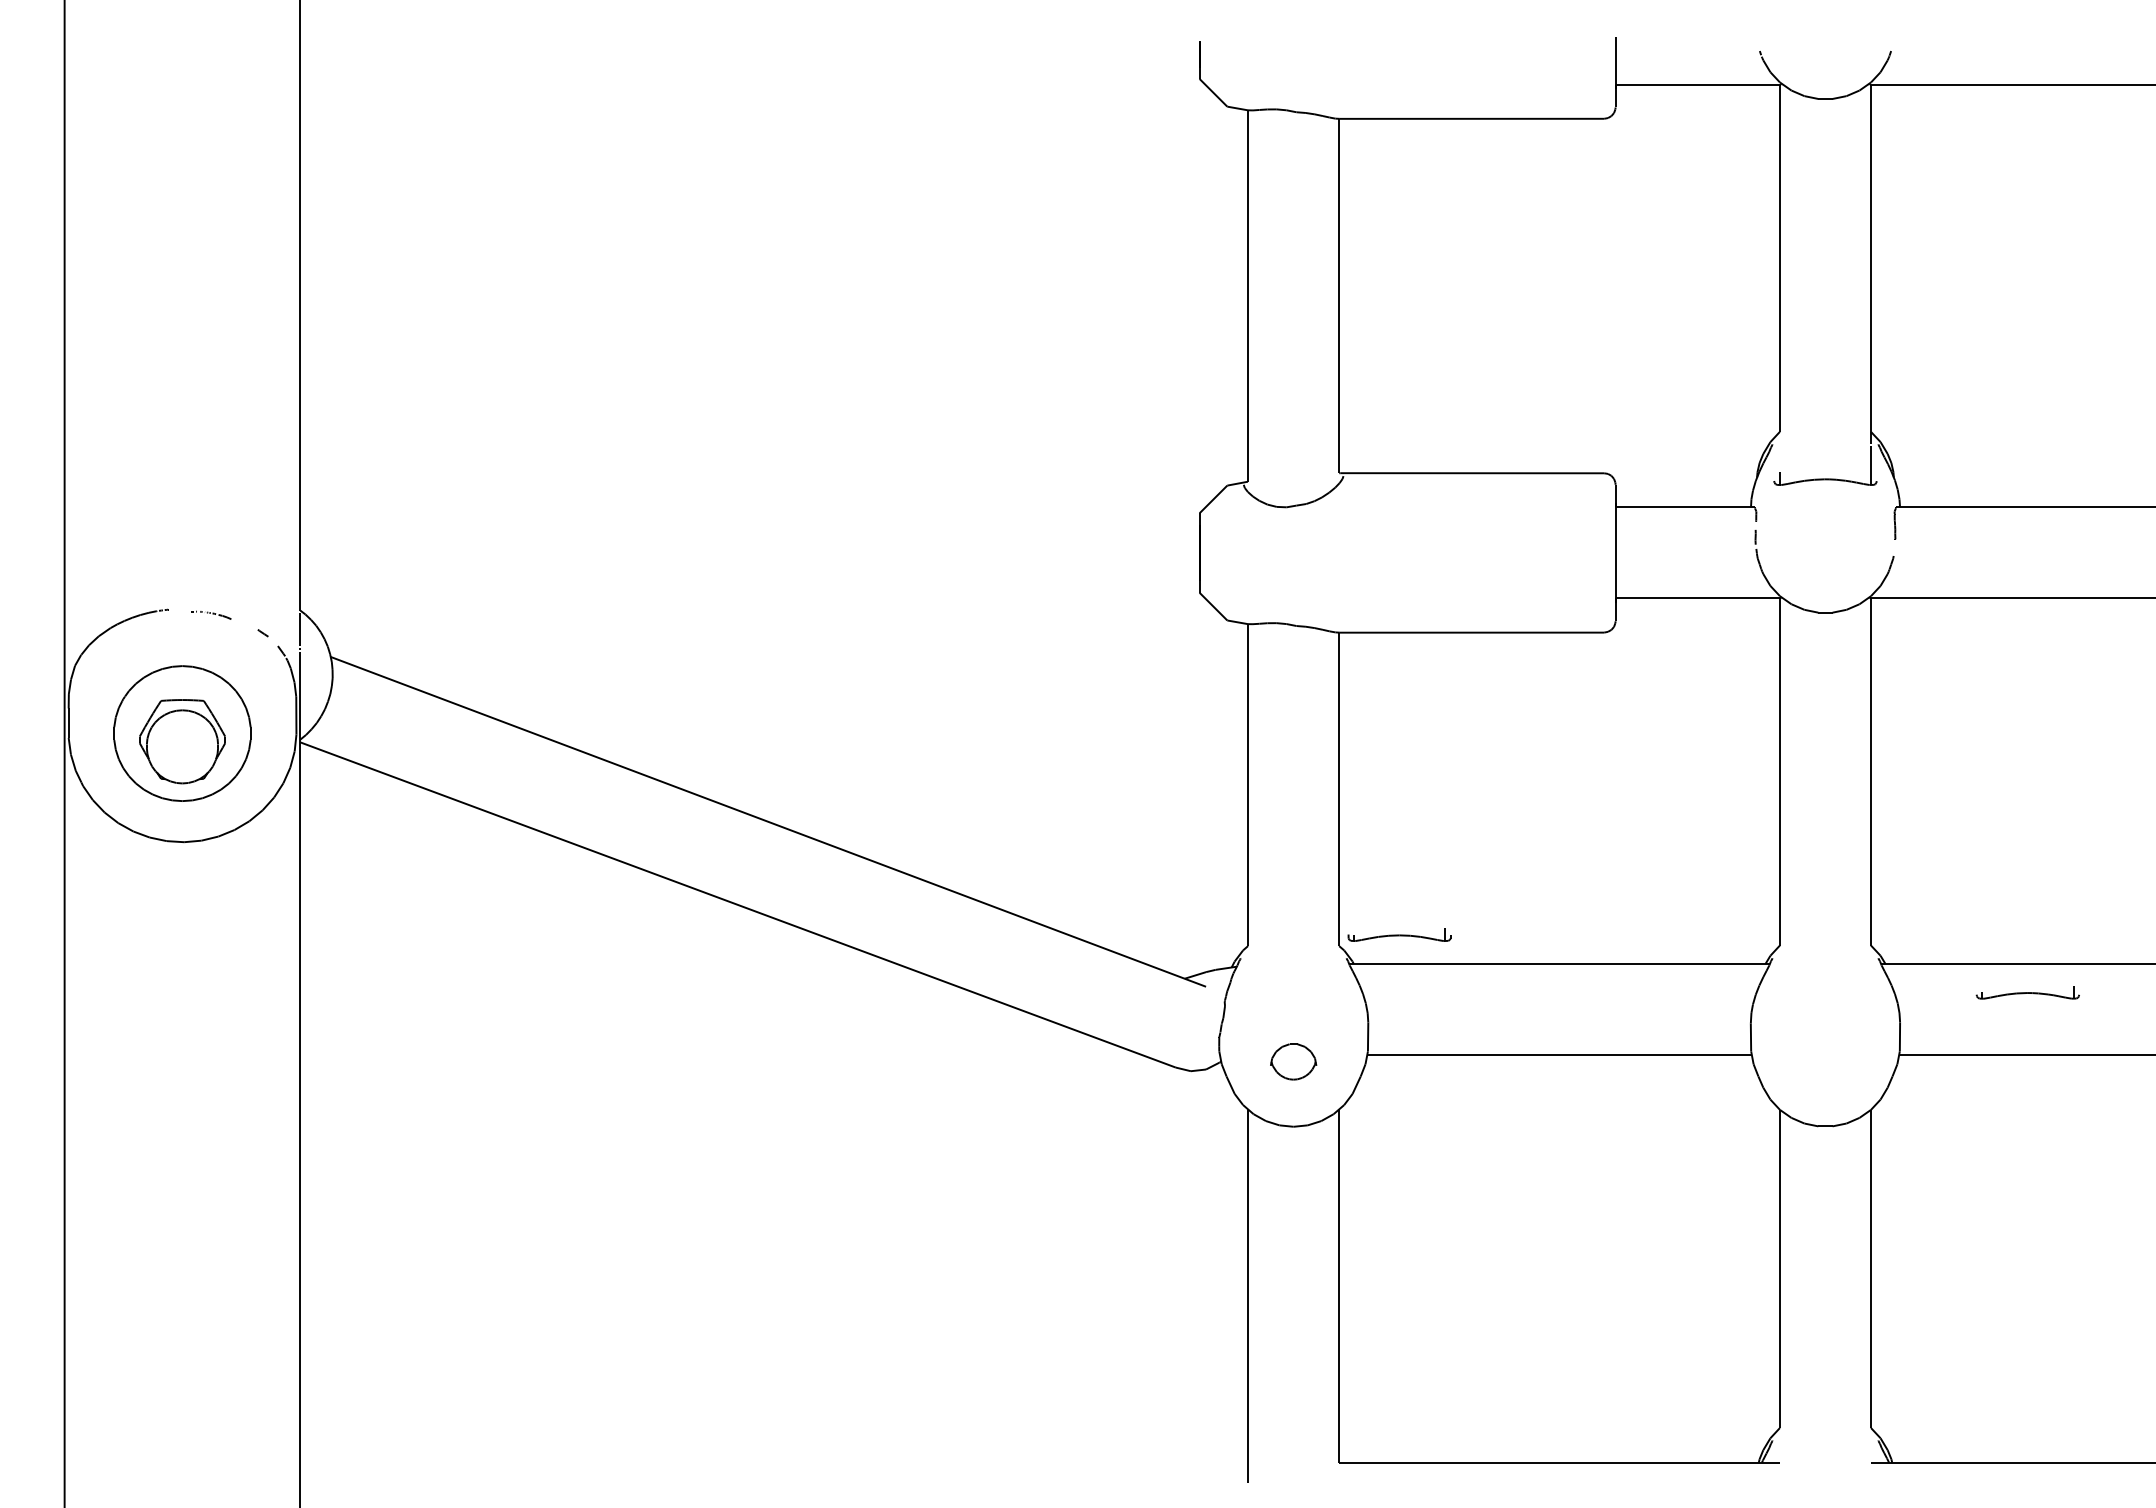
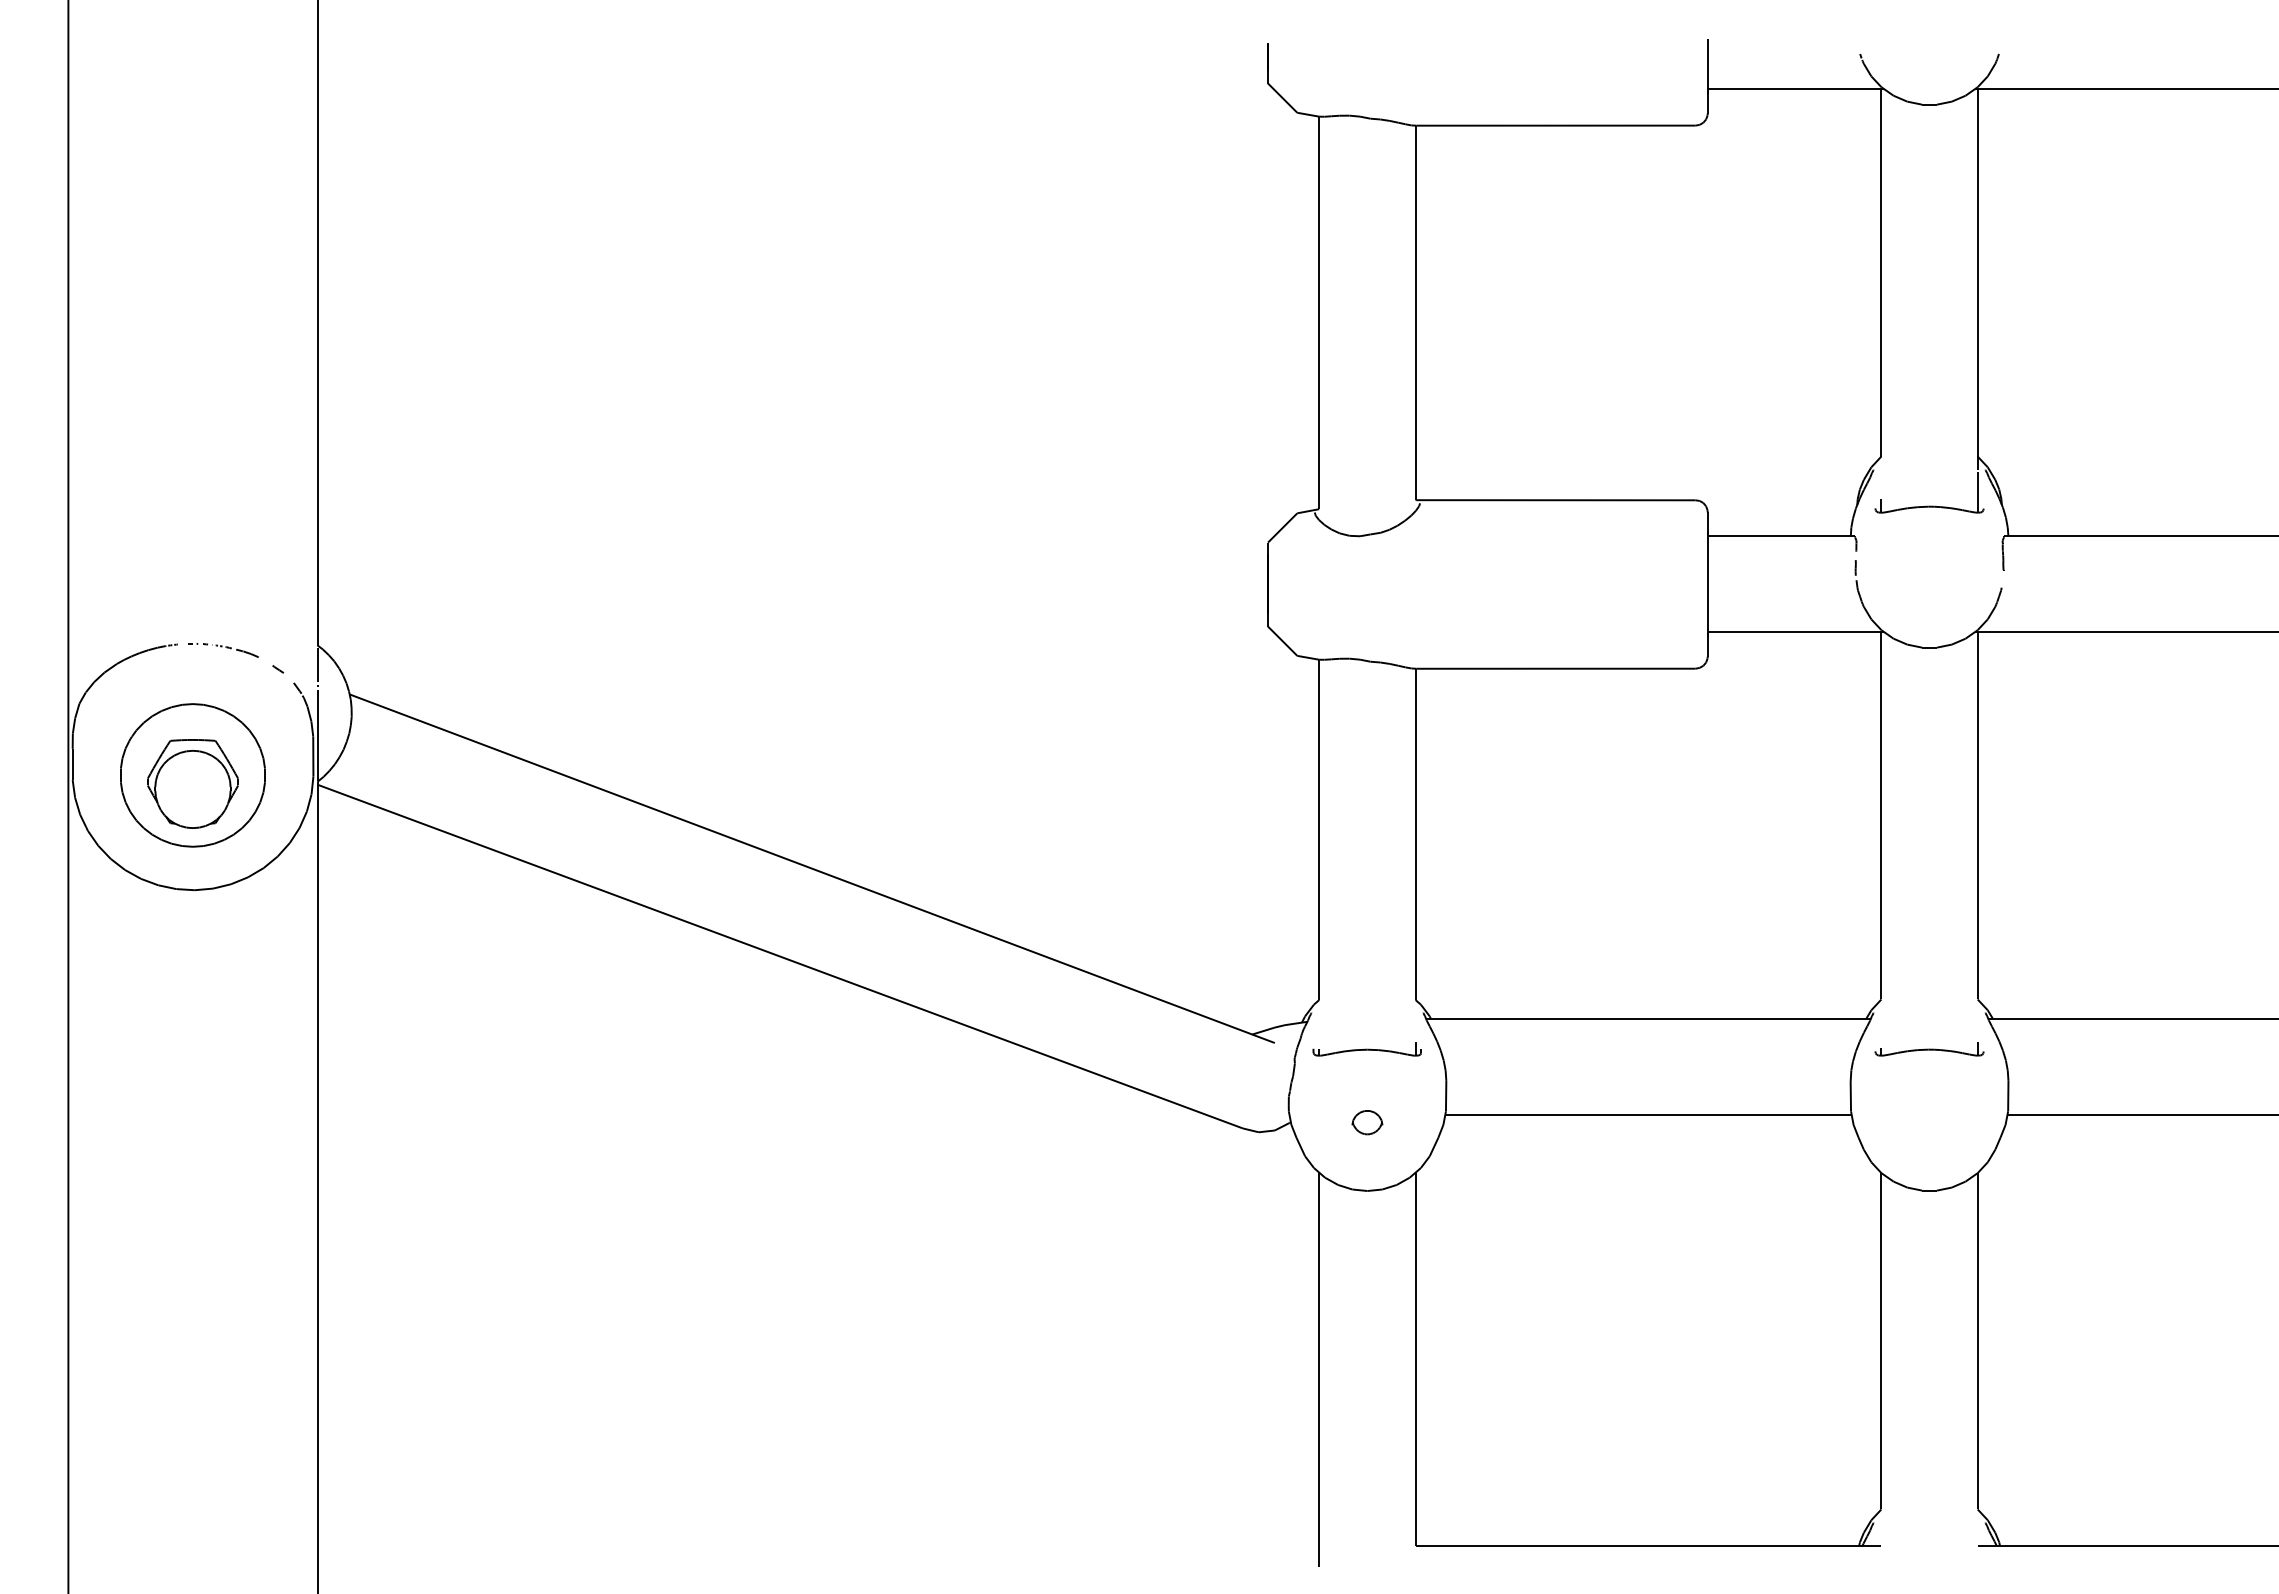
part: (211, 615) -> (223, 650), size x1.67
part: (1398, 935) -> (1366, 1049), moved
part: (2027, 992) -> (1929, 1049), moved
part: (1293, 1061) -> (1367, 1122), size x0.62

